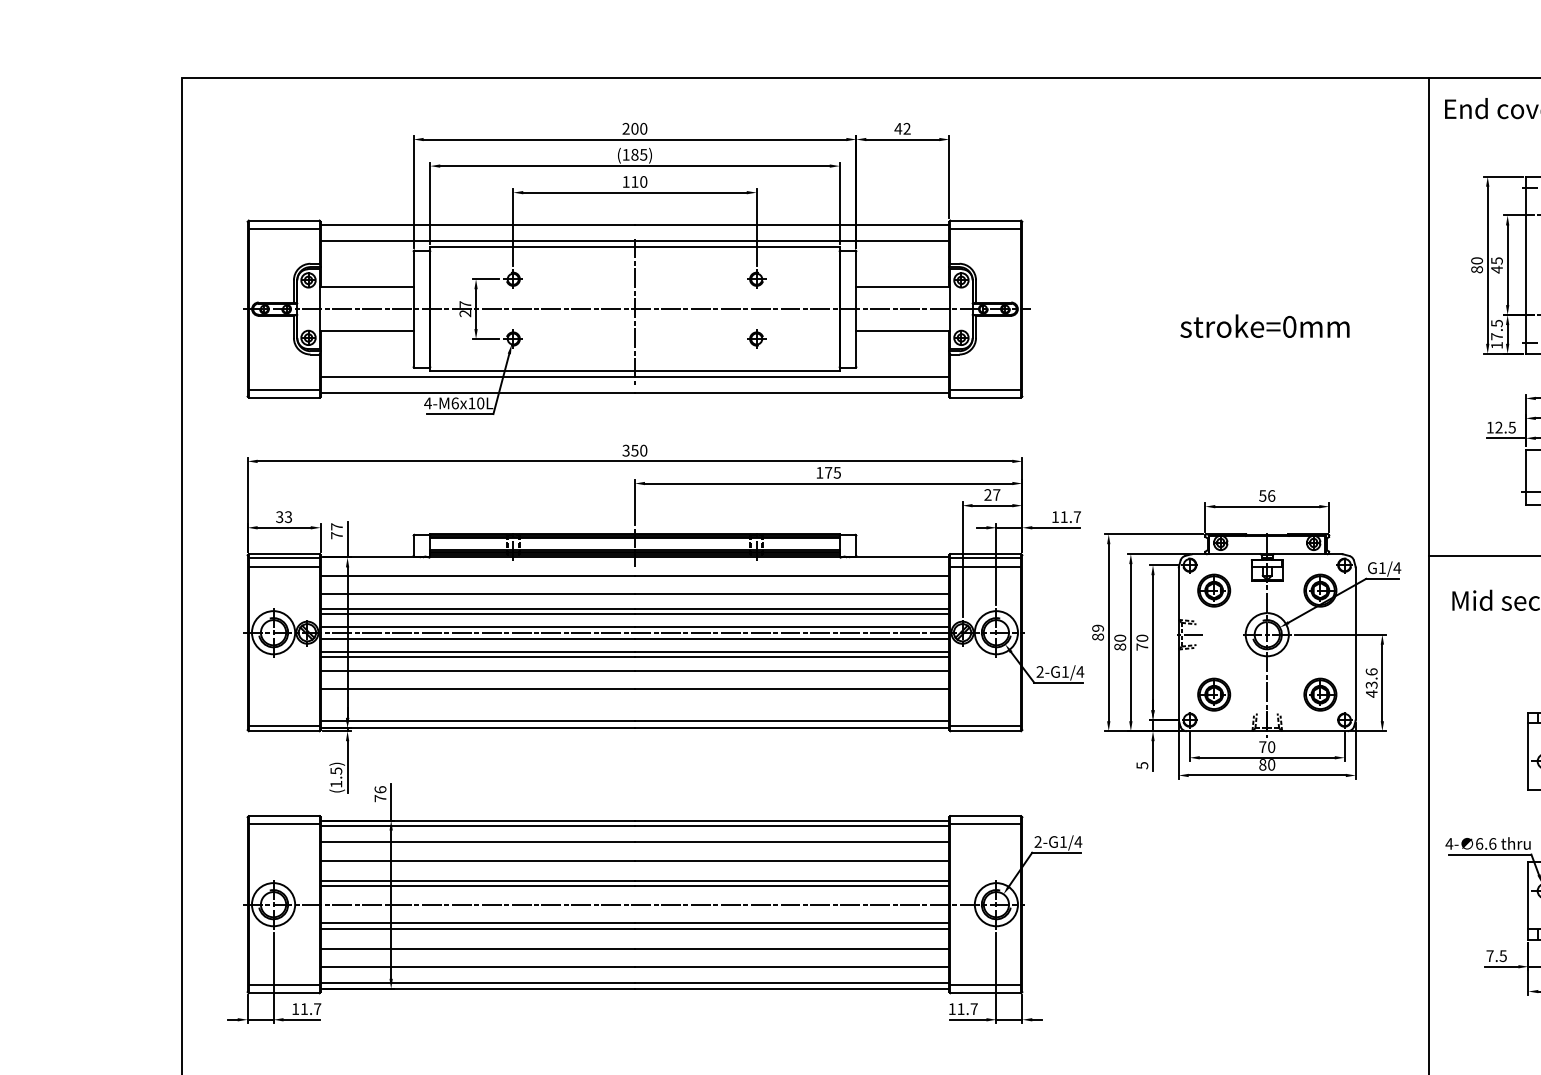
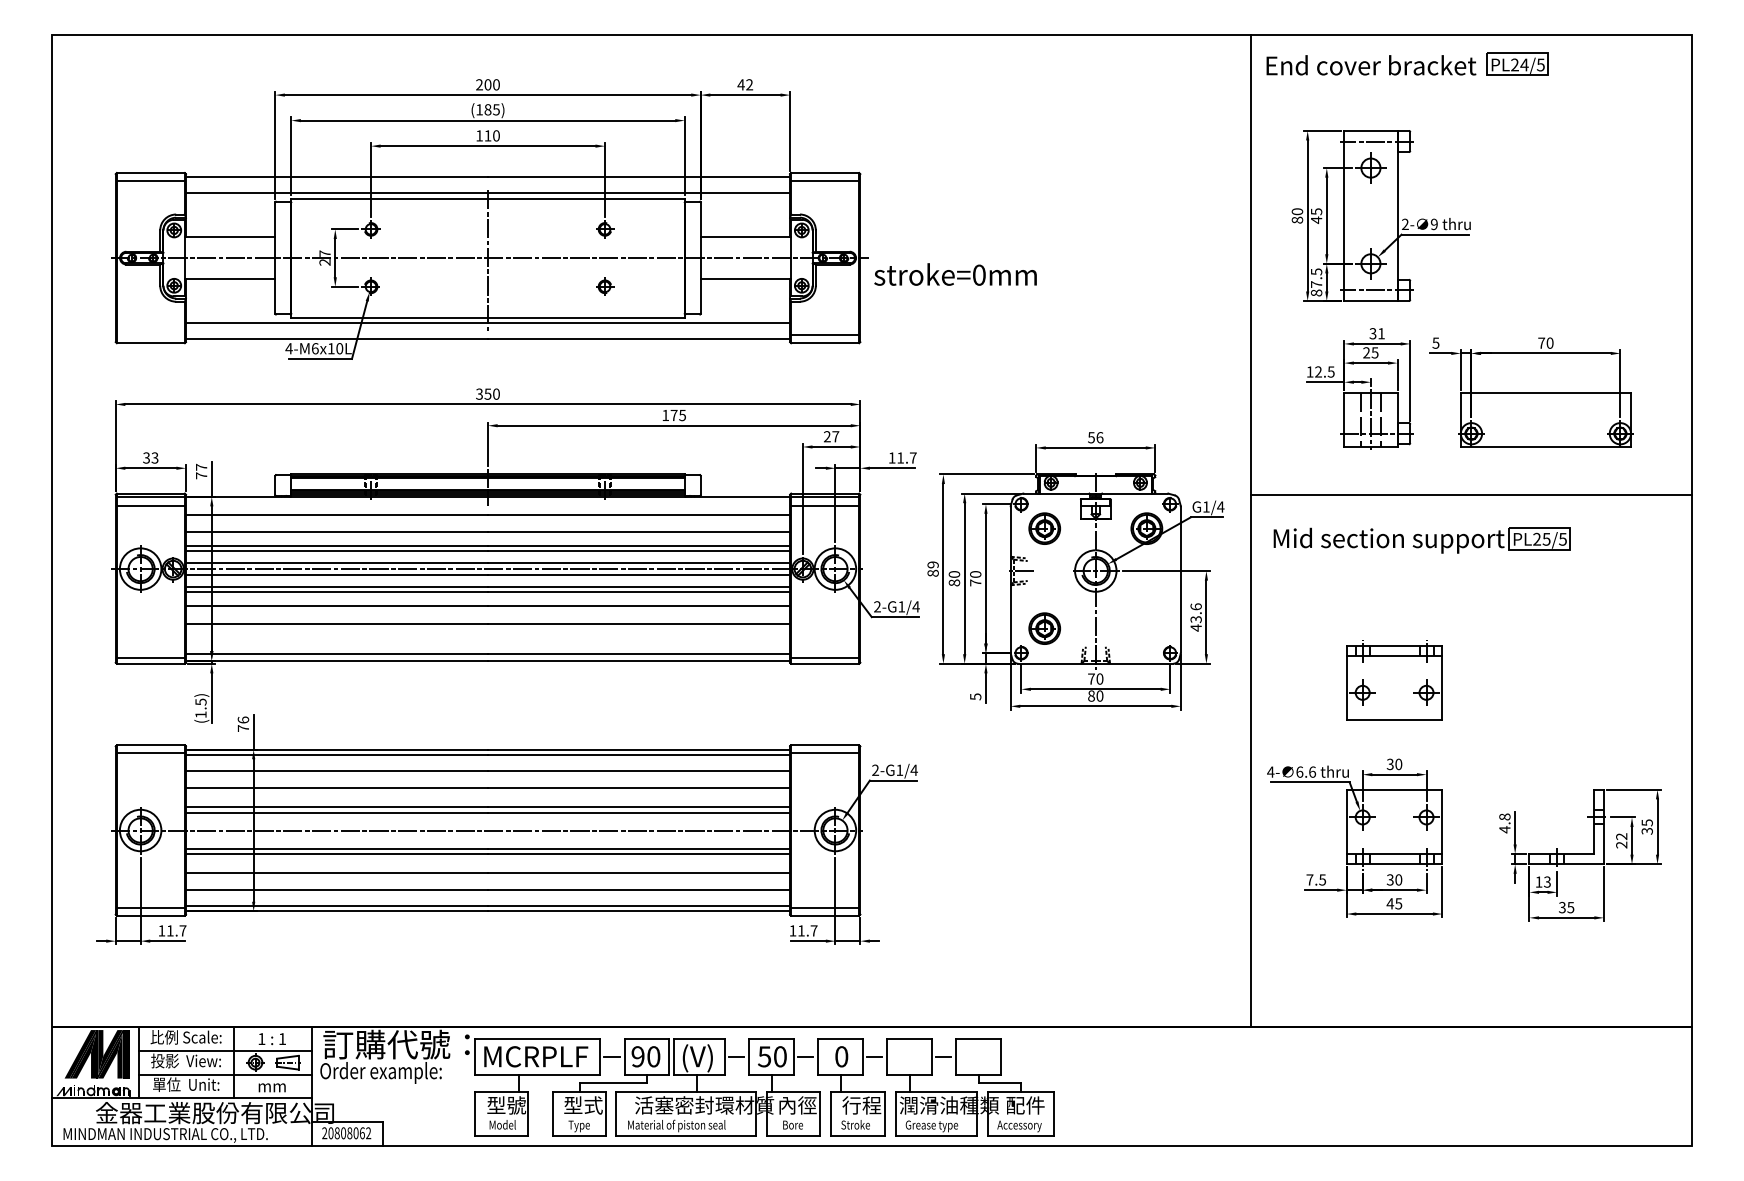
text: (1264, 326) -> (955, 274), moved
text: (1496, 344) -> (1316, 292), 17.5 -> 87.5
line: (283, 389) -> (150, 335), removed
part: (1320, 694) -> (1146, 628), removed

